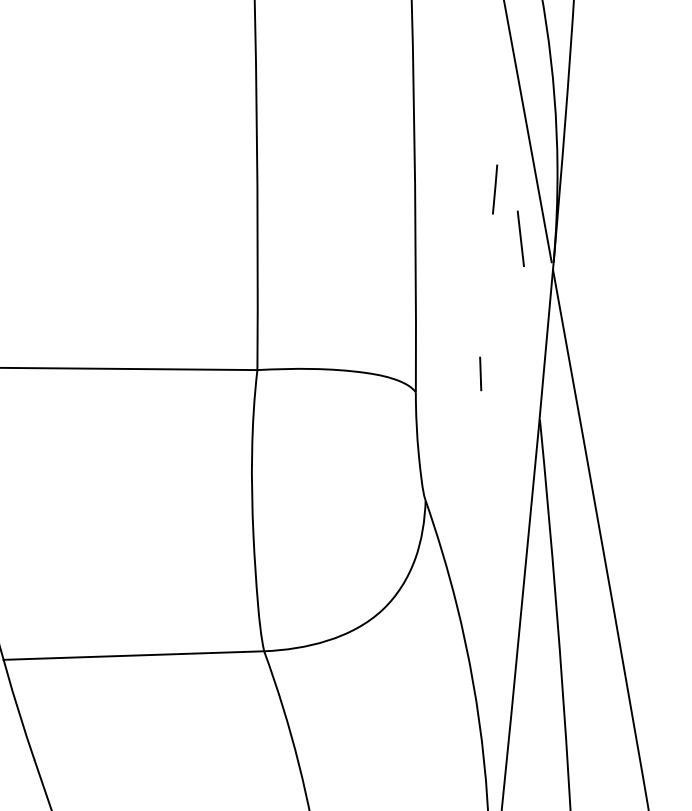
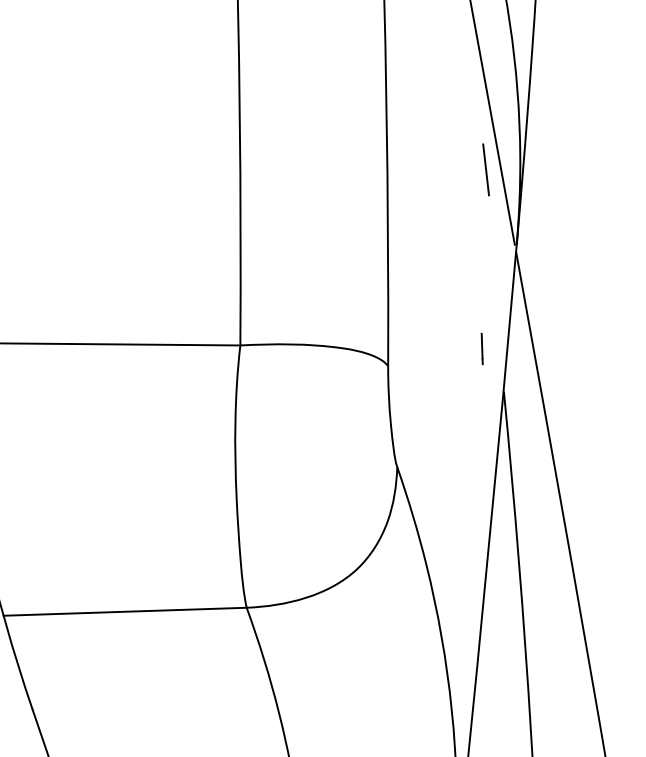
line: (495, 189) -> (462, 177), removed
line: (520, 238) -> (485, 169), moved
line: (480, 373) -> (482, 348), moved

